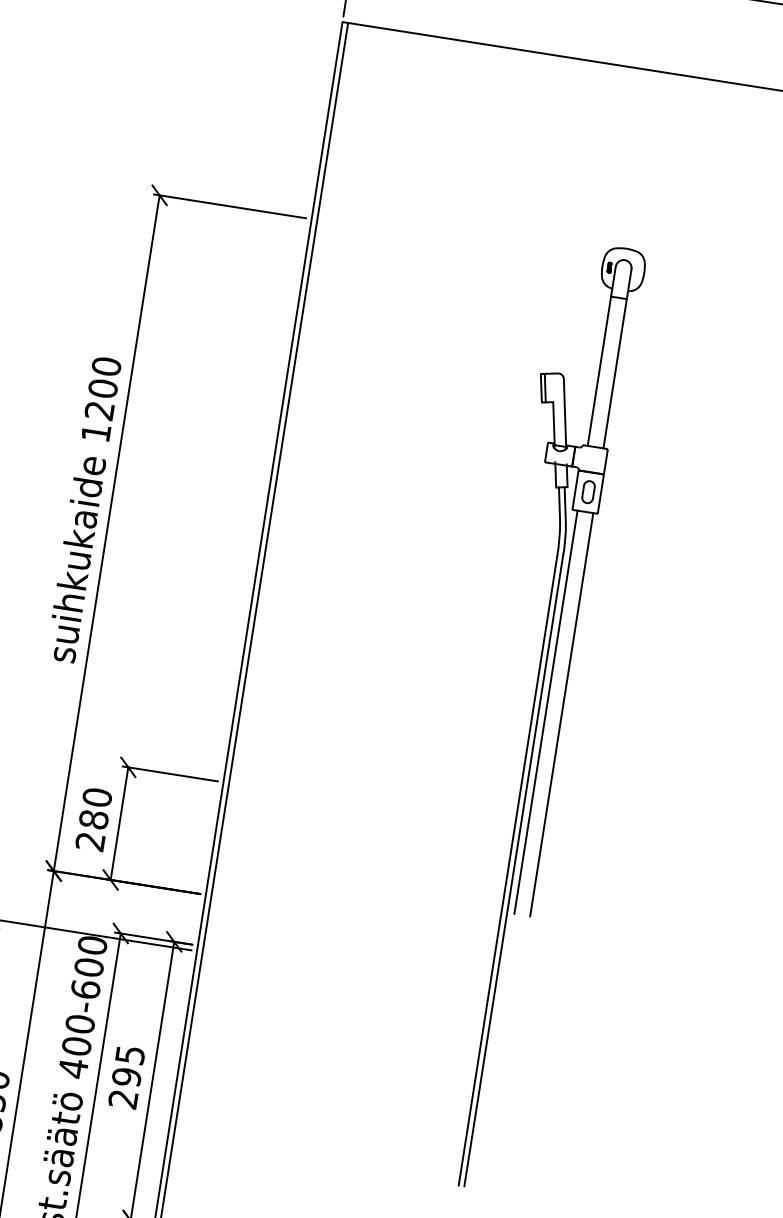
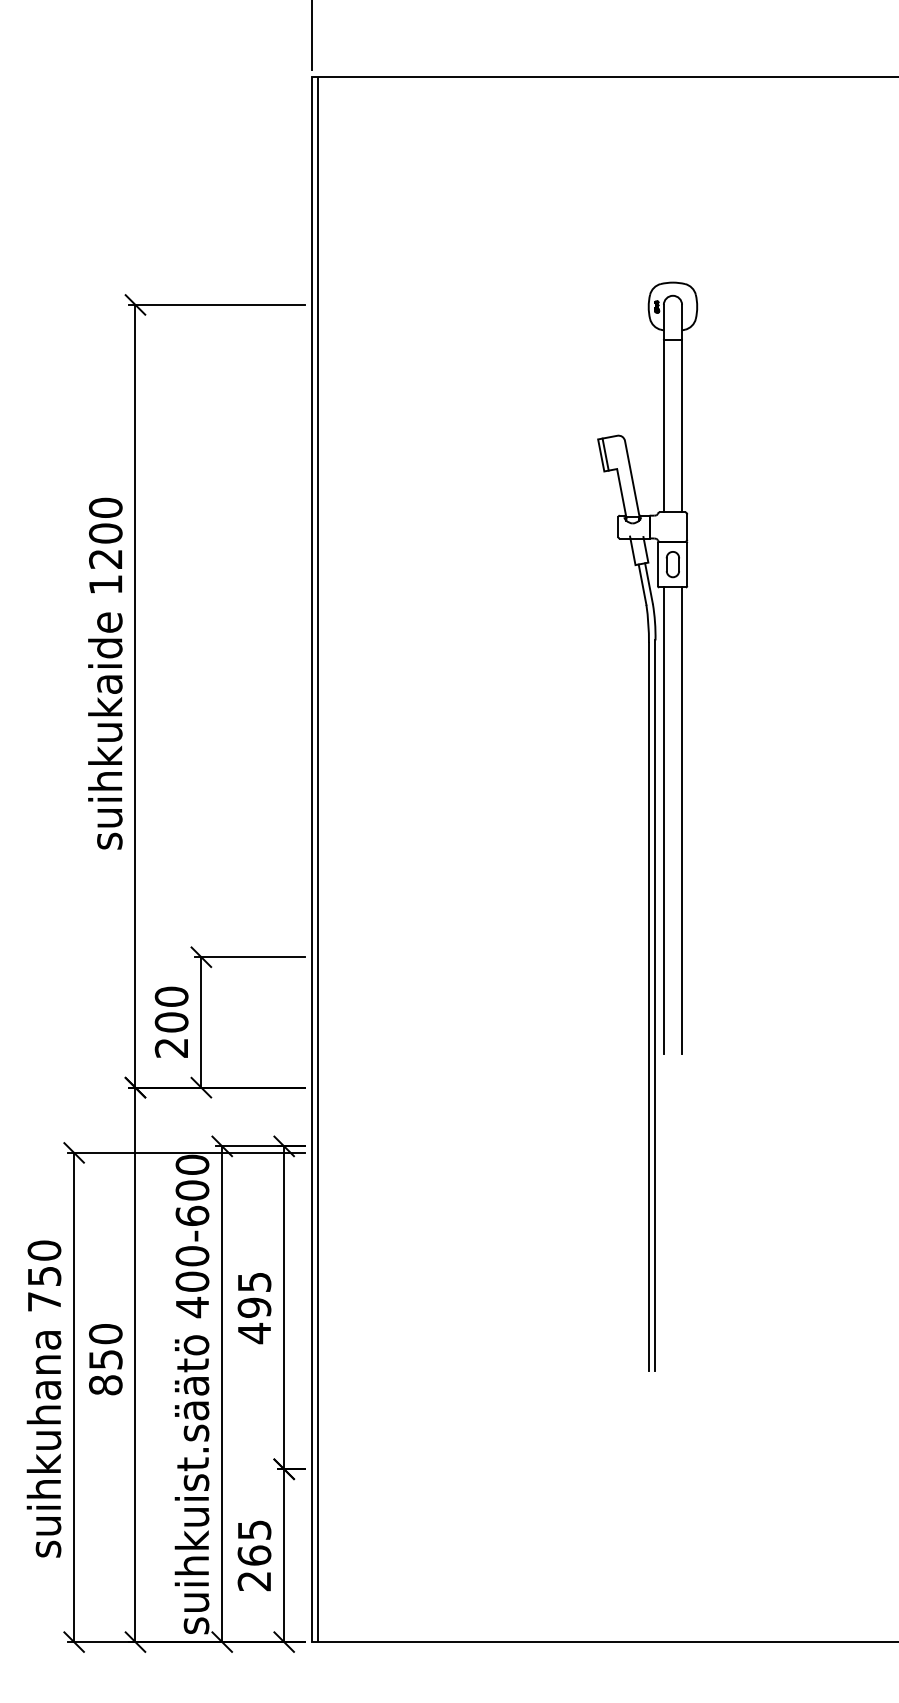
text: (93, 819) -> (171, 1022), 280 -> 200
text: (122, 1099) -> (253, 1333), 295 -> 495

